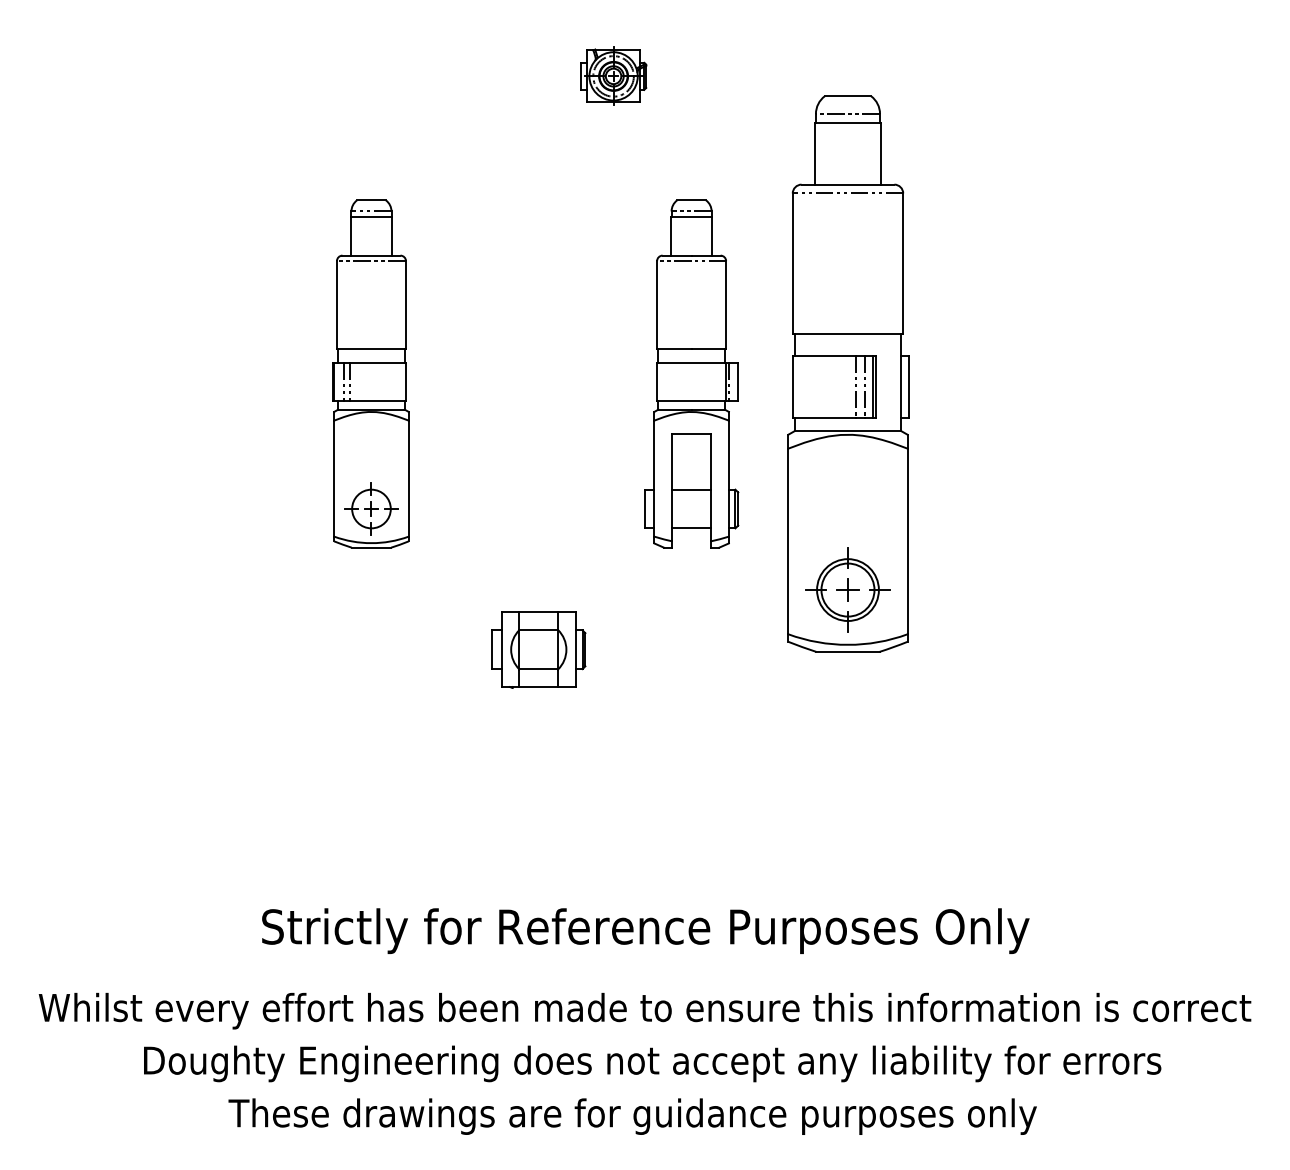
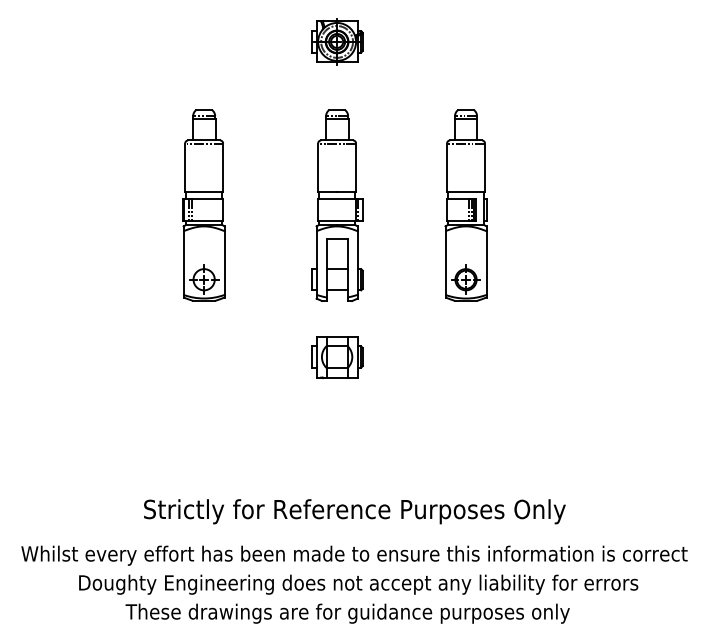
part: (614, 75) -> (337, 41), size x1.43
part: (692, 373) -> (337, 205), moved
part: (846, 373) -> (465, 205), size x0.62
part: (539, 650) -> (337, 357), moved

